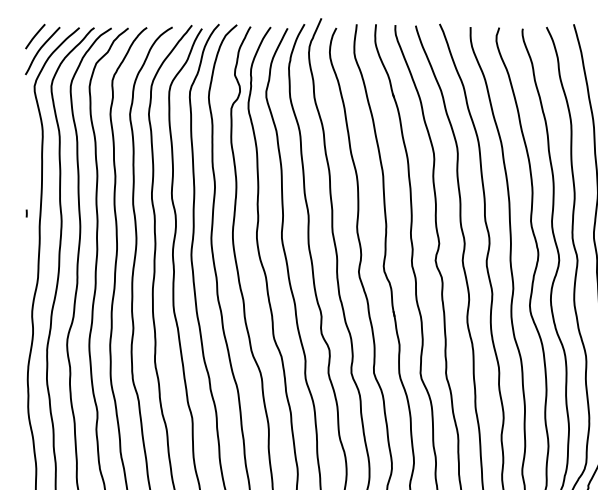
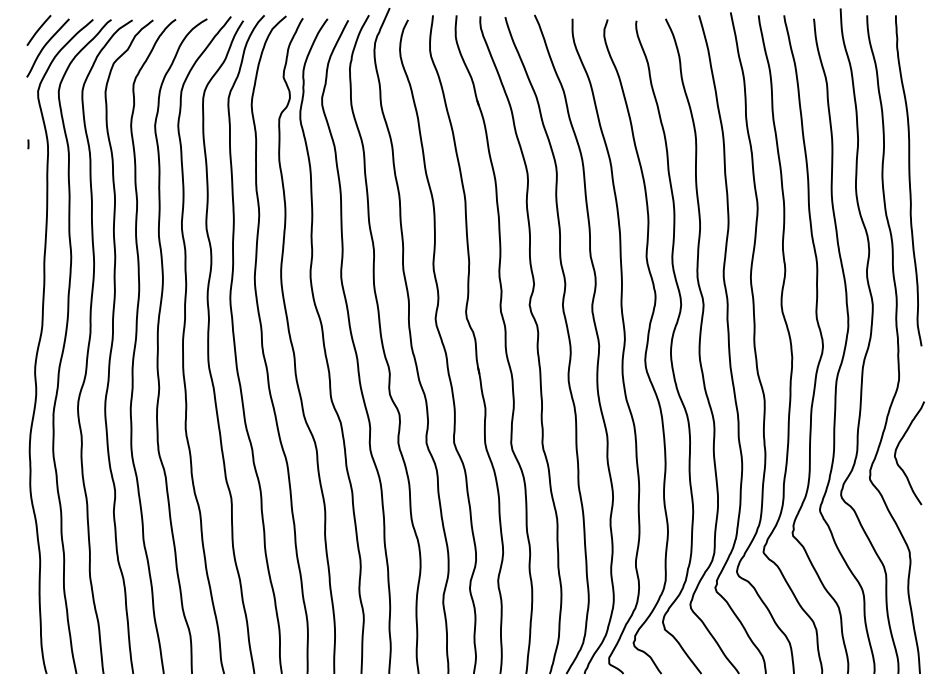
line: (26, 213) -> (28, 144), moved

